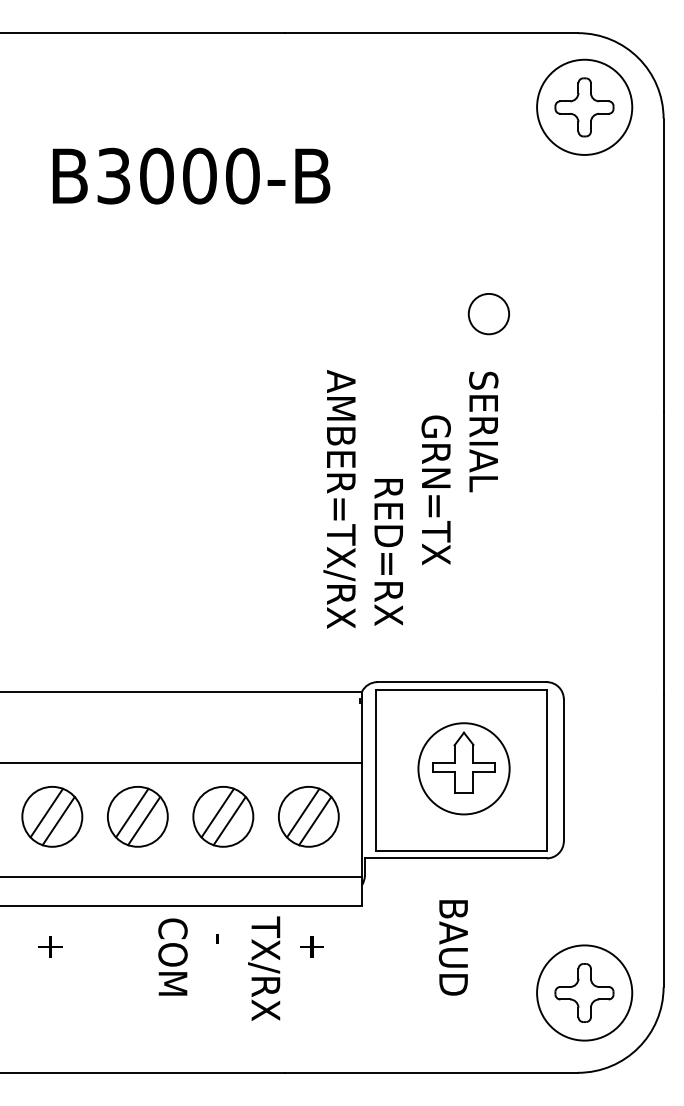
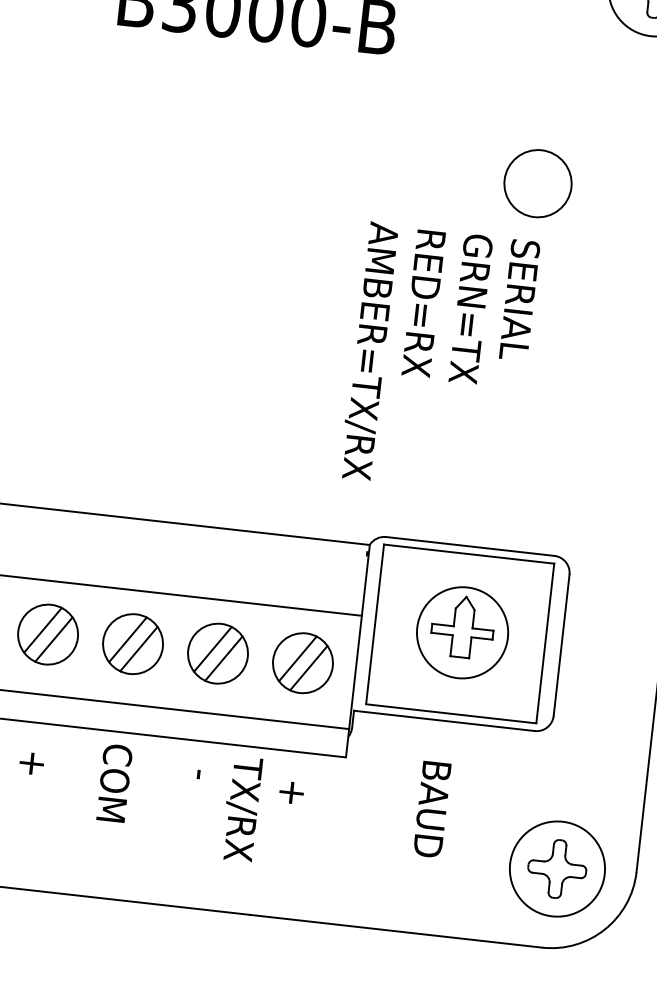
circle: (488, 313) -> (537, 183), size x1.67
text: (435, 490) -> (470, 309), moved
text: (388, 552) -> (423, 304), moved
text: (172, 956) -> (114, 782), moved

